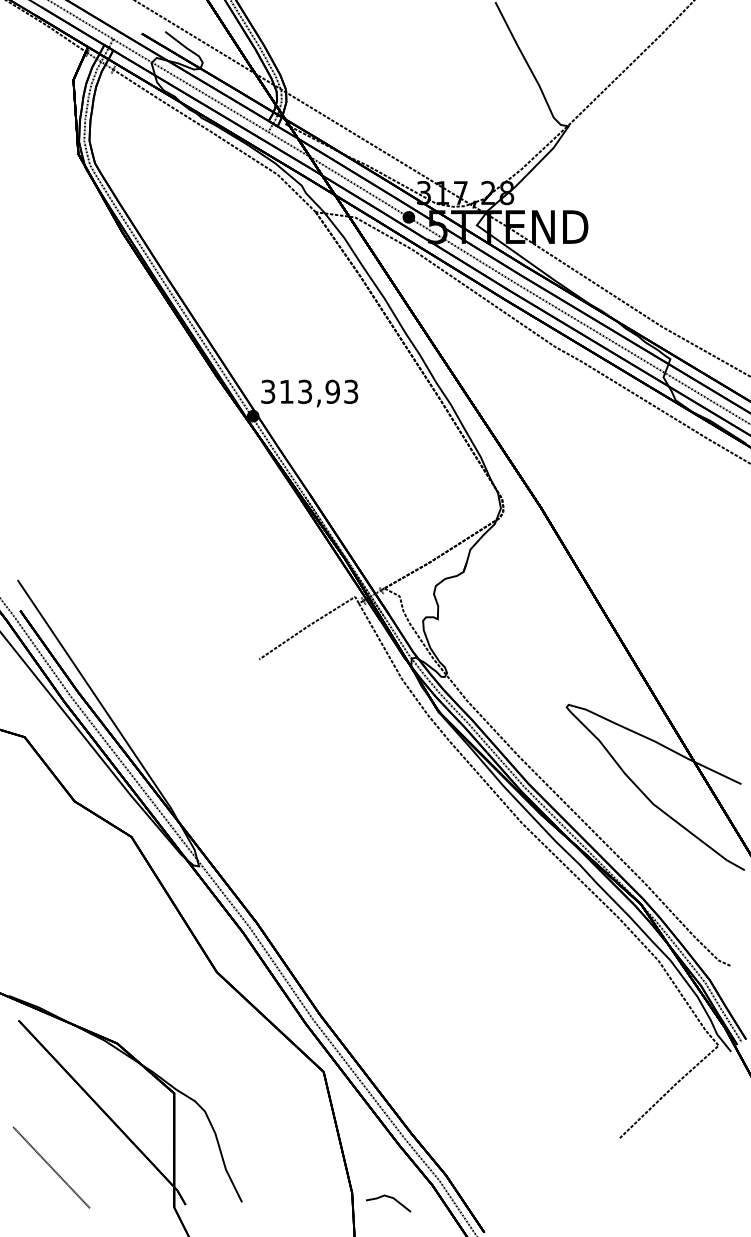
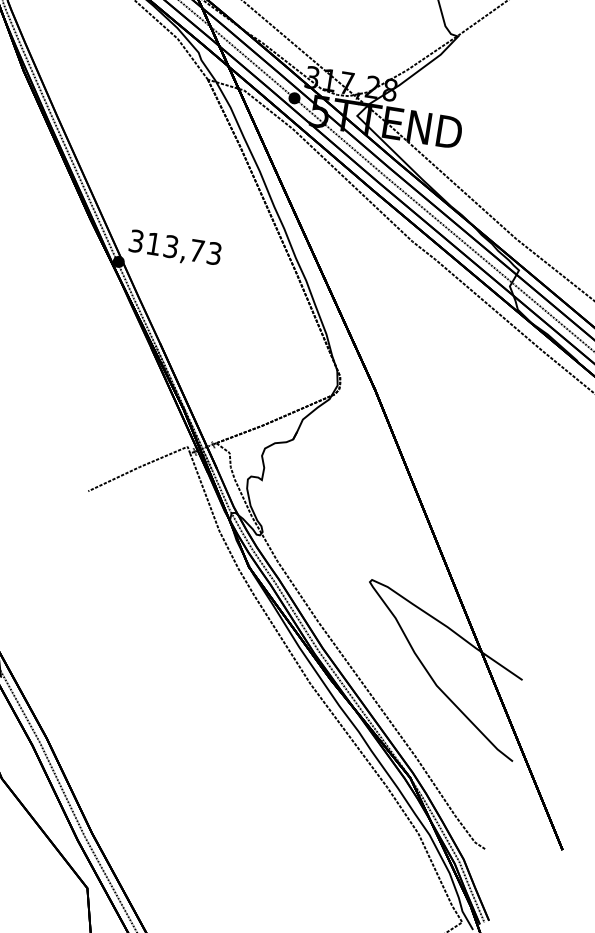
text: (332, 391) -> (196, 250), 313,93 -> 313,73

